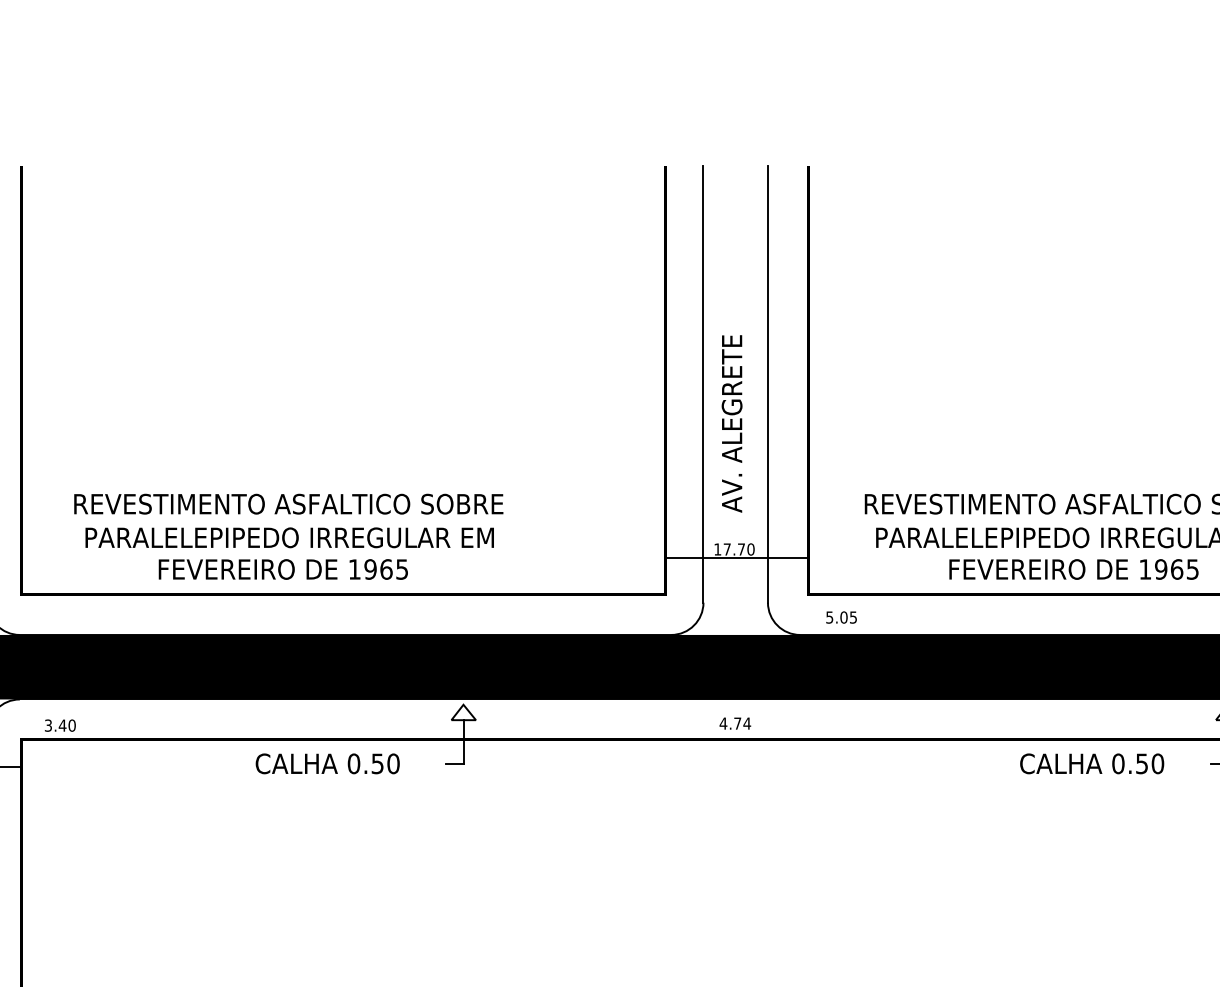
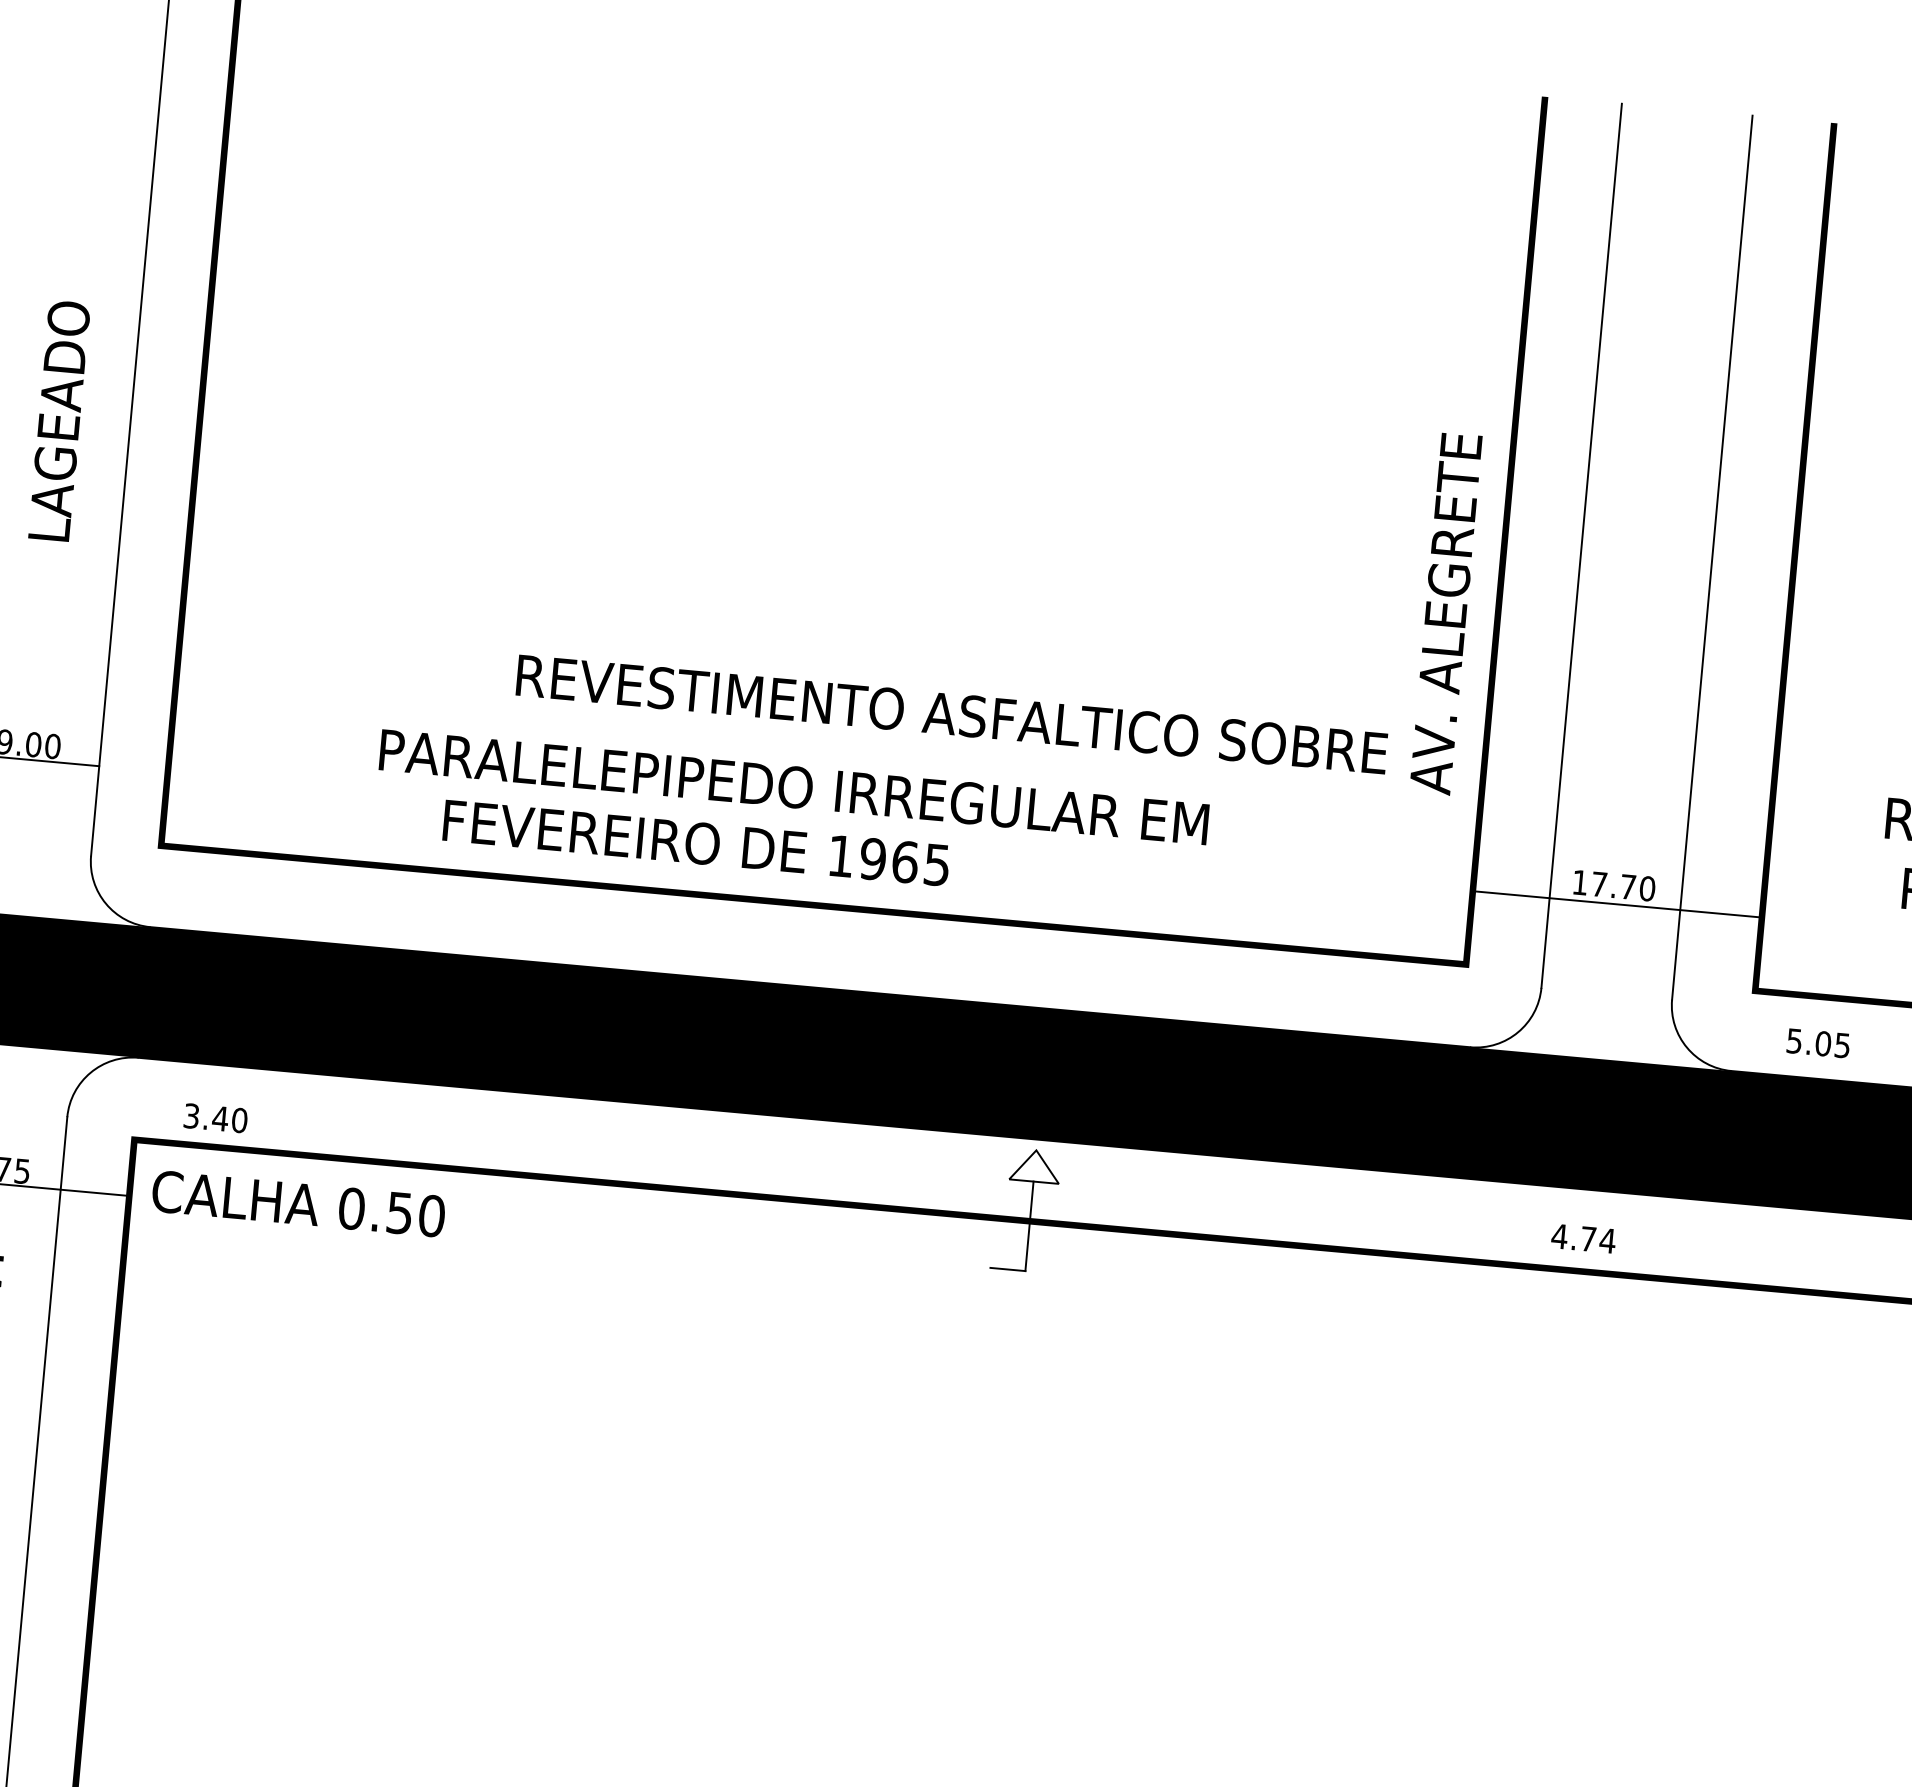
text: (731, 423) -> (1444, 612), moved
text: (288, 503) -> (951, 713), moved
text: (289, 537) -> (793, 786), moved
text: (327, 763) -> (298, 1203), moved

